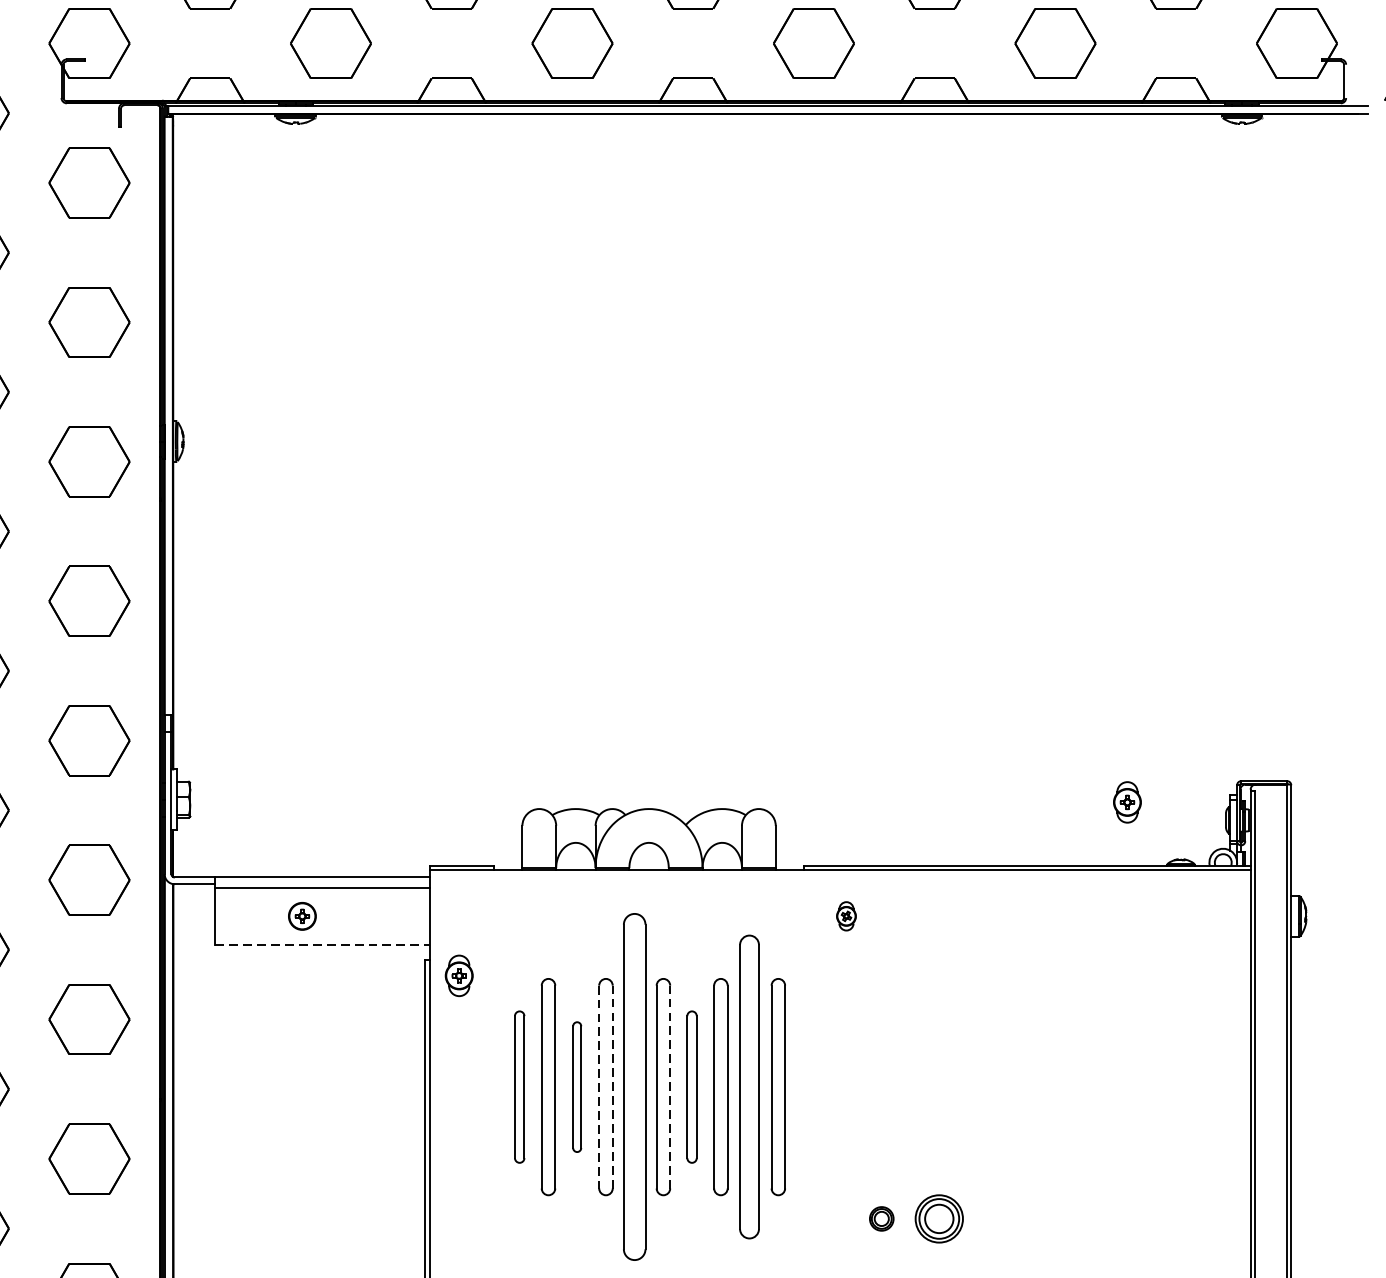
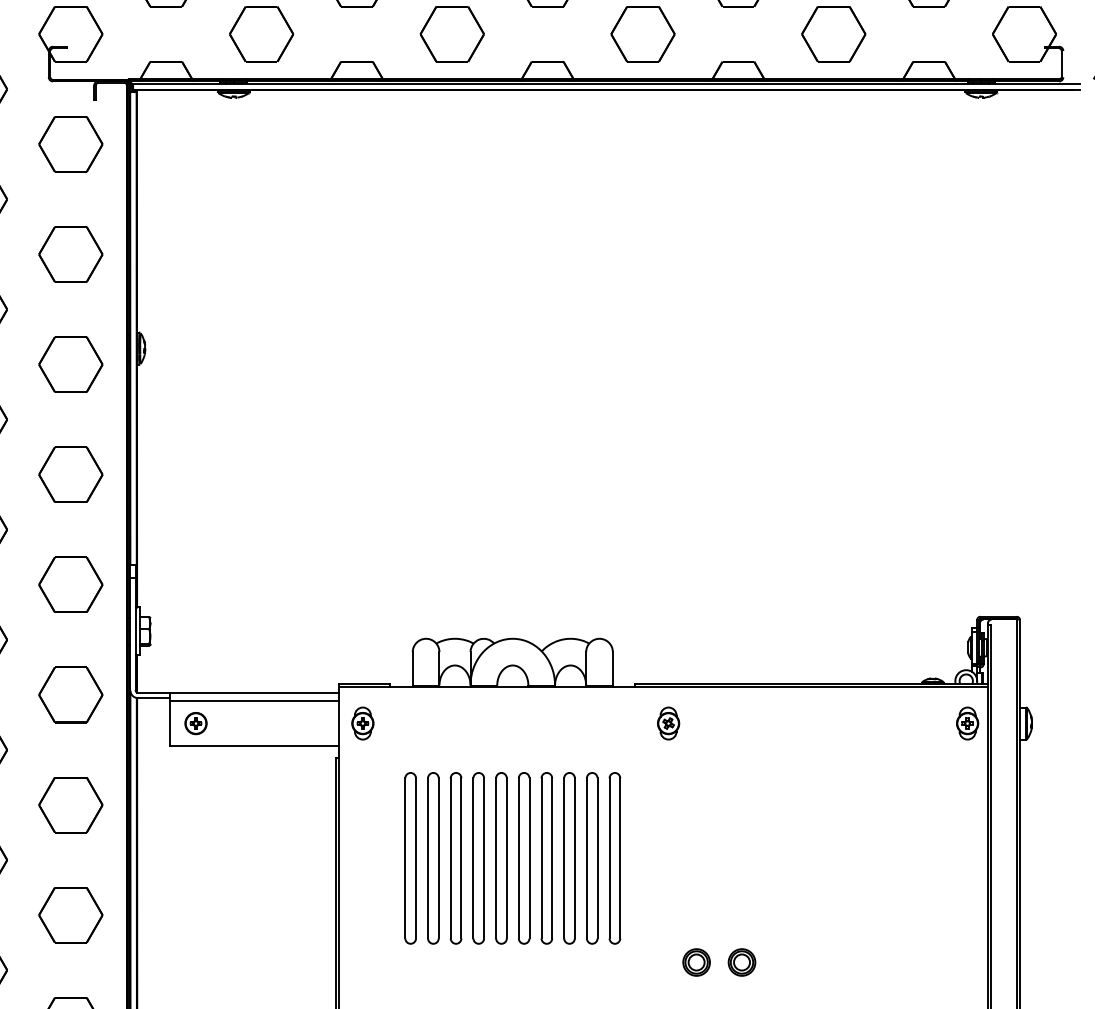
part: (1127, 802) -> (967, 723), moved
part: (301, 916) -> (195, 723), moved
part: (846, 916) -> (668, 723), size x1.43
line: (322, 945) -> (254, 746), dashed -> solid
part: (458, 975) -> (362, 723), moved
line: (613, 1085) -> (484, 857), dashed -> solid
line: (670, 1085) -> (529, 857), dashed -> solid
part: (519, 1087) -> (410, 858), size x1.43
part: (576, 1087) -> (455, 858), size x1.67
line: (599, 1087) -> (473, 858), dashed -> solid
part: (634, 1087) -> (501, 858), size x0.62
part: (691, 1087) -> (546, 858), size x1.43
part: (749, 1087) -> (592, 858), size x0.71
part: (881, 1218) -> (696, 962), size x1.43
part: (938, 1218) -> (741, 962), size x0.71

